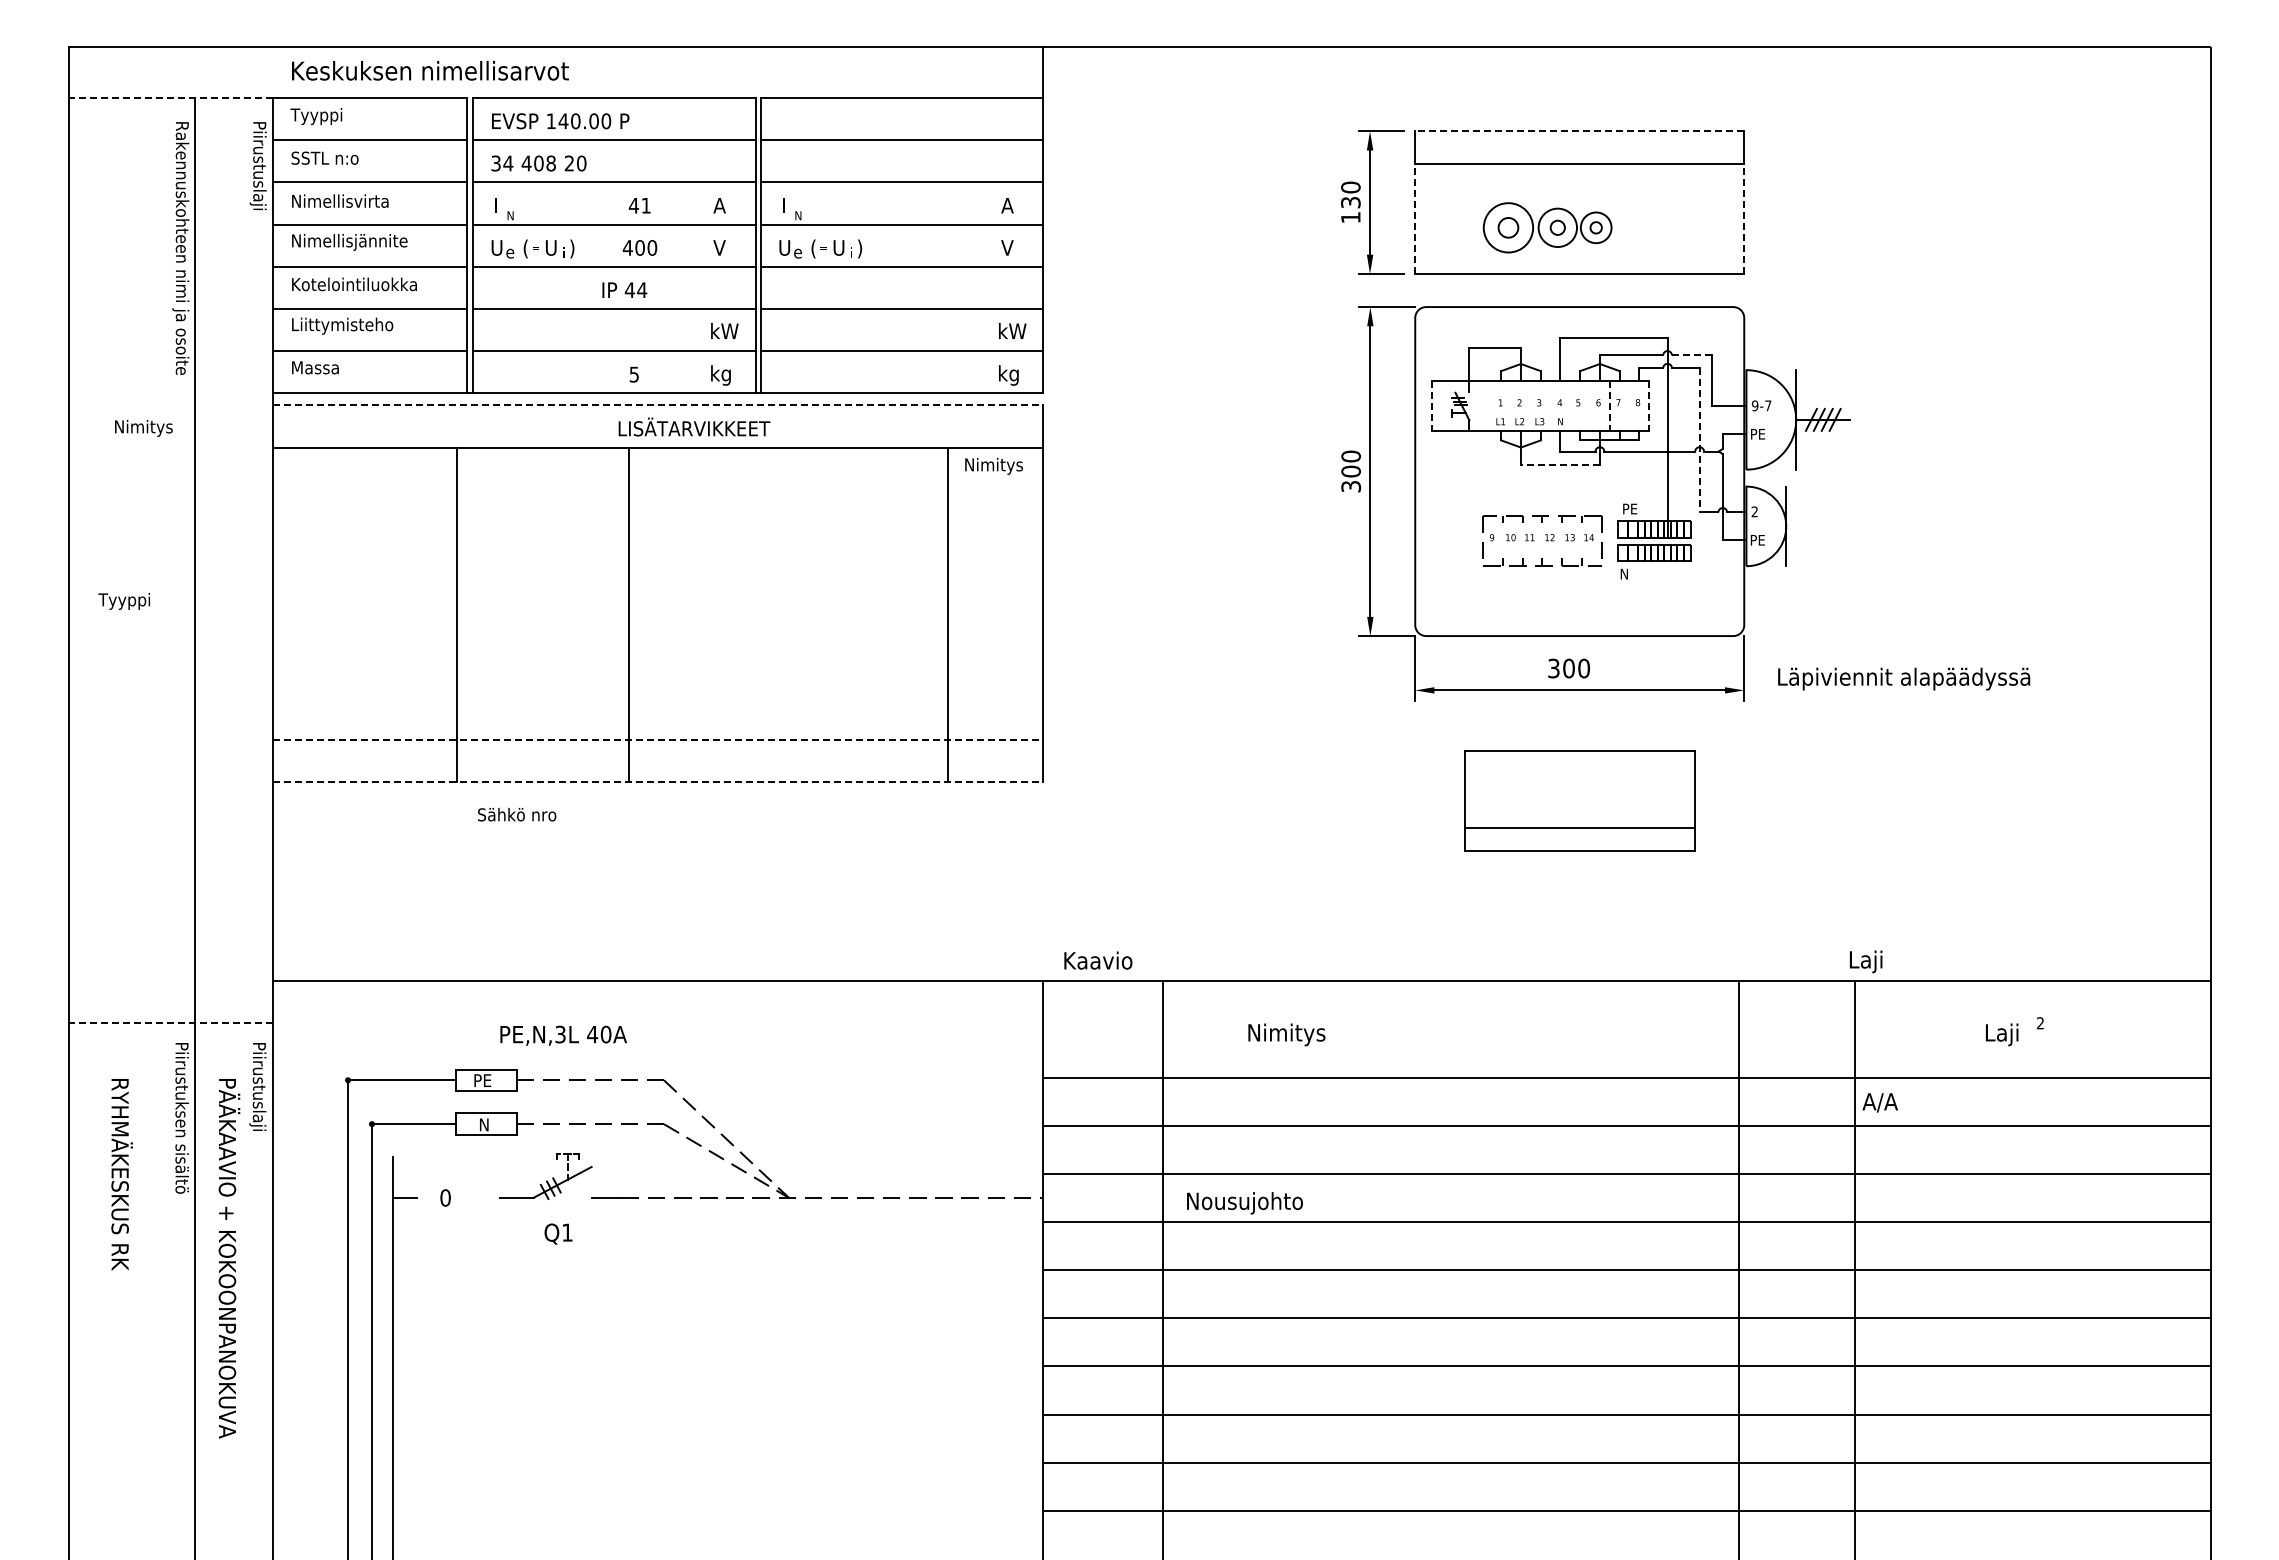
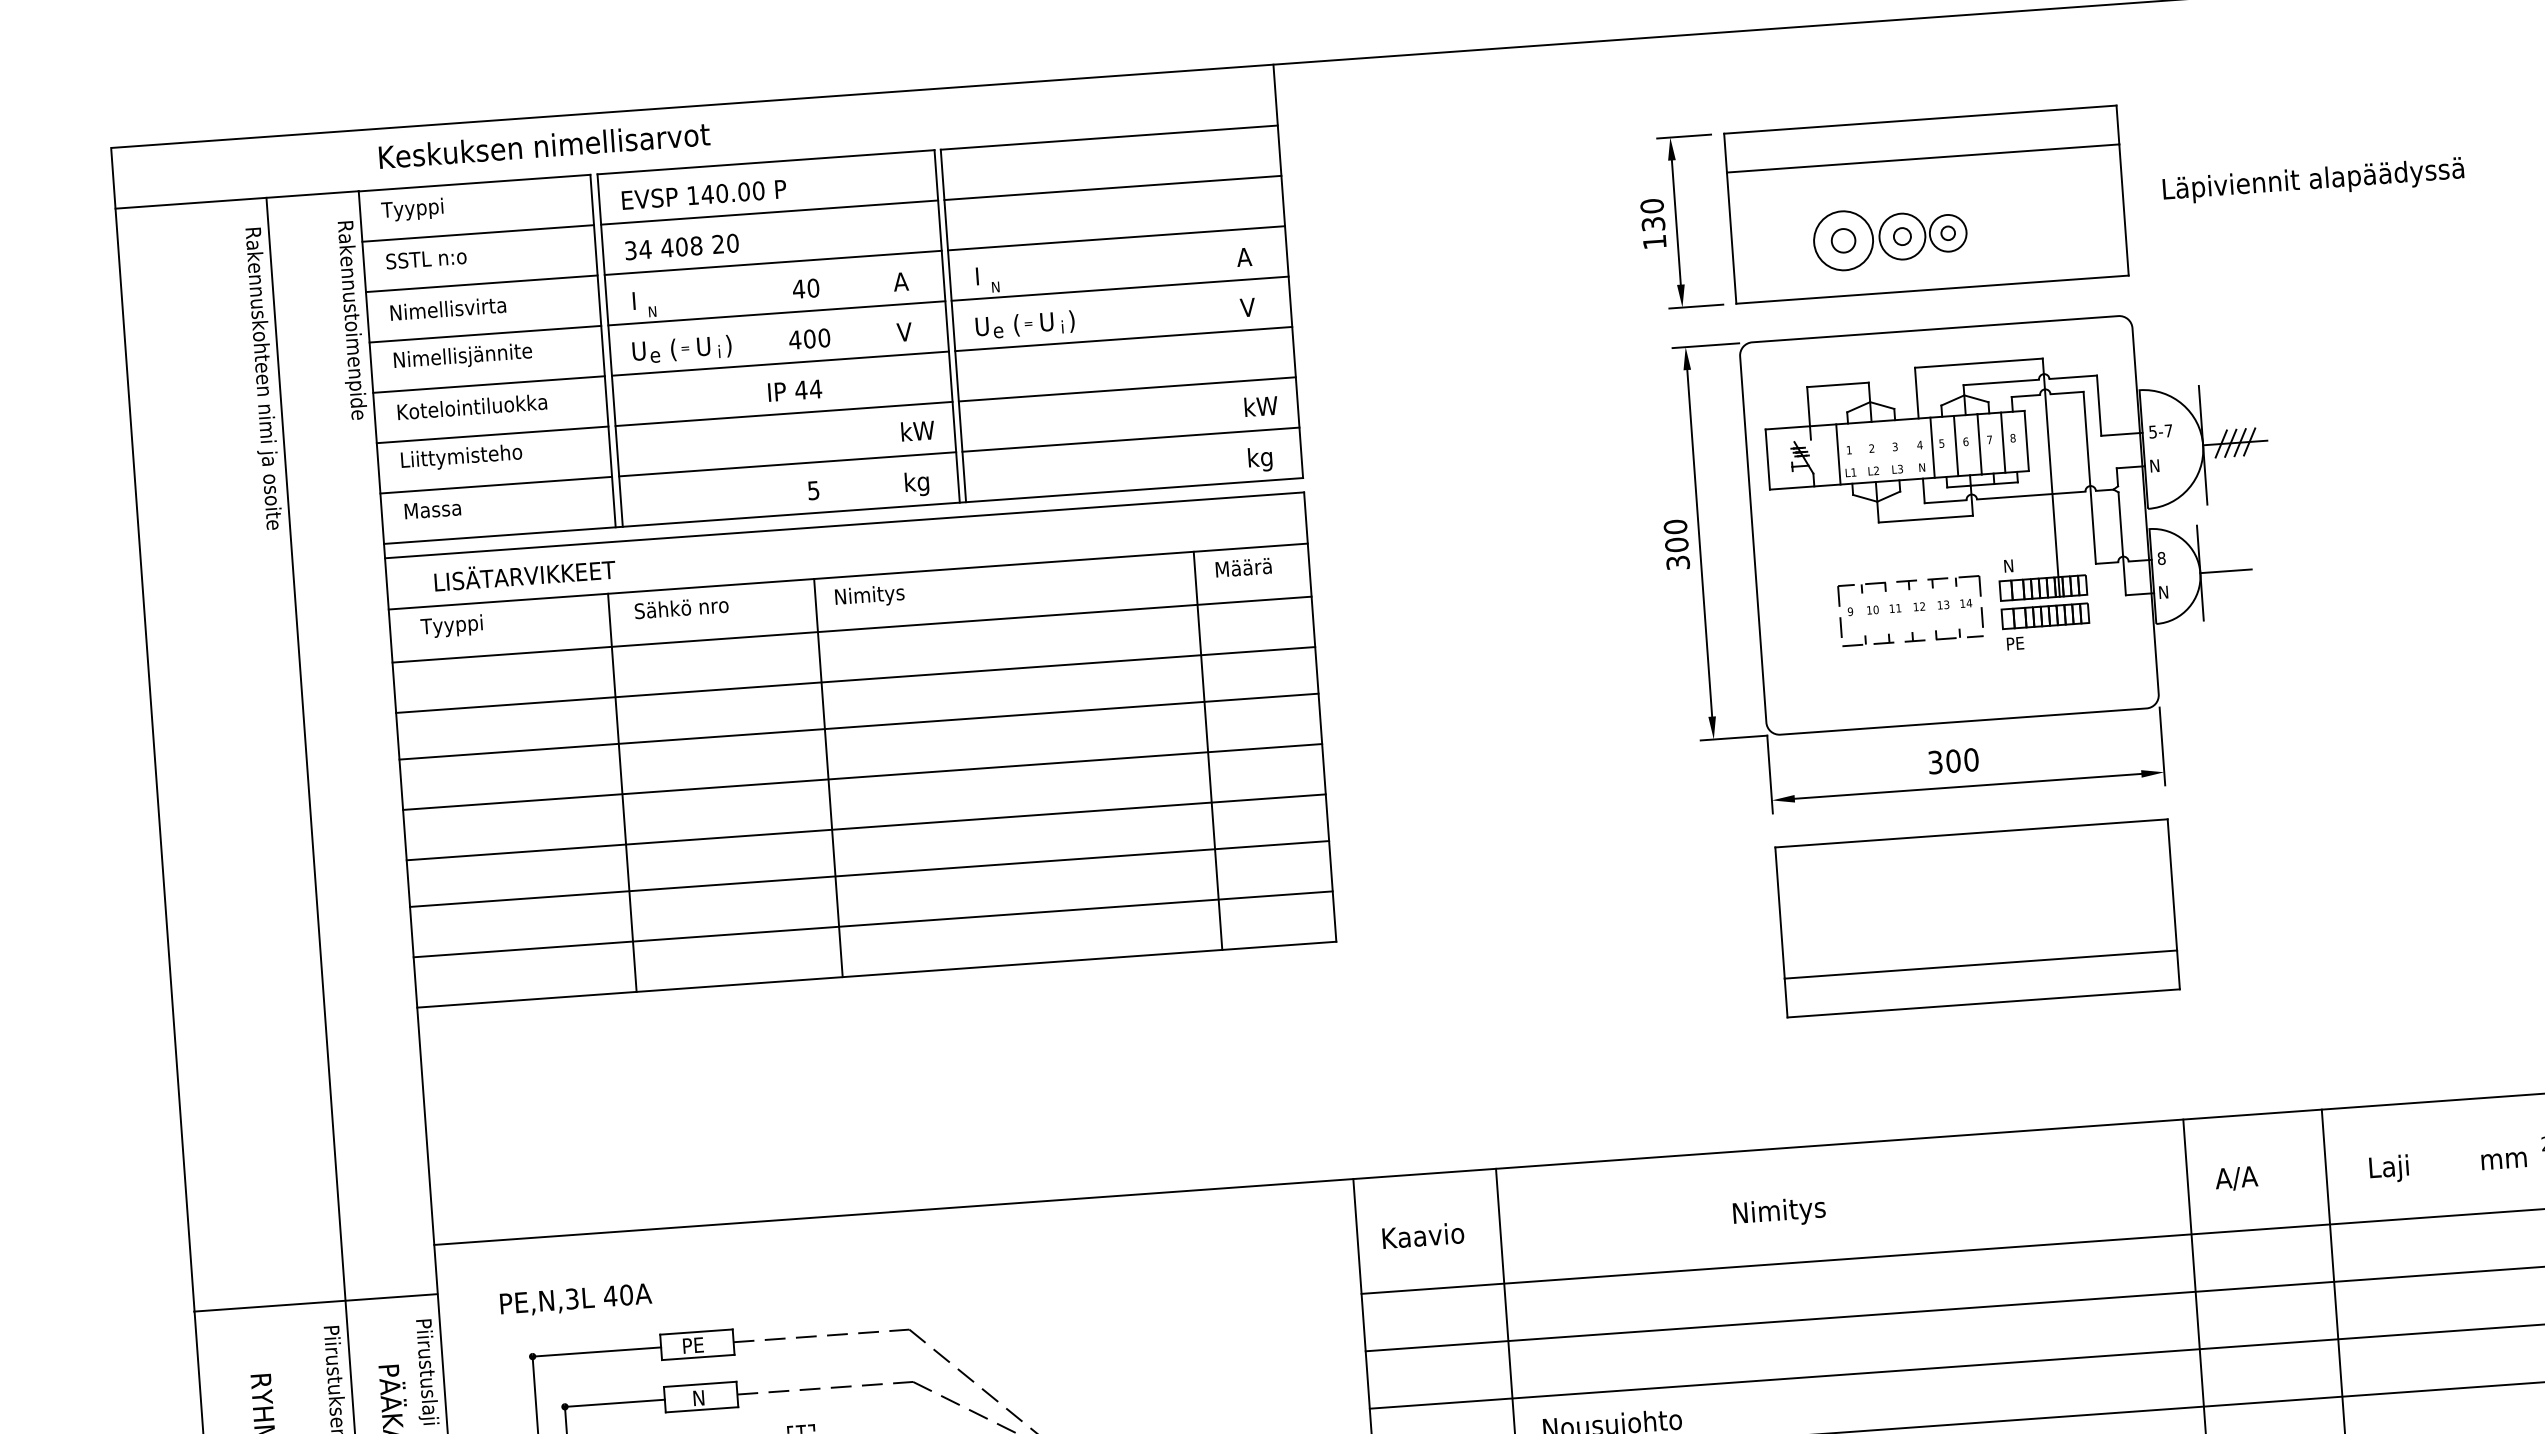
line: (170, 97) -> (236, 199), dashed -> solid
line: (1579, 131) -> (1920, 119), dashed -> solid
text: (646, 205) -> (813, 287), 41 -> 40
text: (257, 206) -> (349, 322), Piirustuslaji -> Rakennustoimenpide
line: (1415, 218) -> (1731, 237), dashed -> solid
line: (1744, 218) -> (2124, 209), dashed -> solid
line: (1691, 355) -> (2072, 377), dashed -> solid
line: (658, 405) -> (845, 525), dashed -> solid
line: (1491, 405) -> (1838, 454), added
line: (1570, 405) -> (1932, 447), added
line: (1590, 405) -> (1956, 445), added
line: (1629, 405) -> (2003, 442), added
text: (1755, 405) -> (2153, 431), 9-7 -> 5-7
line: (1432, 406) -> (1768, 460), dashed -> solid
line: (1609, 406) -> (1979, 445), dashed -> solid
line: (1649, 406) -> (2027, 441), dashed -> solid
text: (694, 426) -> (524, 573), moved
text: (143, 427) -> (869, 595), moved
text: (1758, 434) -> (2159, 465), PE -> N
line: (1699, 440) -> (2089, 478), dashed -> solid
line: (1559, 464) -> (1924, 518), dashed -> solid
text: (994, 465) -> (1250, 568), Nimitys -> Määrä
line: (657, 492) -> (851, 629), added
text: (1630, 508) -> (2013, 565), PE -> N
text: (1754, 511) -> (2161, 558), 2 -> 8
line: (1807, 526) -> (2225, 571), added
line: (657, 535) -> (855, 680), added
text: (1758, 540) -> (2168, 592), PE -> N
text: (1628, 573) -> (2016, 642), N -> PE
line: (657, 574) -> (858, 726), added
text: (123, 600) -> (450, 625), moved
line: (657, 616) -> (862, 777), added
line: (657, 658) -> (865, 827), added
text: (1904, 678) -> (2313, 180), moved
line: (657, 697) -> (868, 873), added
line: (658, 740) -> (873, 924), dashed -> solid
line: (658, 782) -> (877, 974), dashed -> solid
part: (1579, 800) -> (1977, 917), size x1.43
text: (517, 814) -> (682, 607), moved
text: (1098, 960) -> (1423, 1235), moved
text: (1866, 961) -> (2389, 1168), moved
line: (170, 1022) -> (315, 1302), dashed -> solid
text: (1286, 1034) -> (1779, 1212), moved
text: (2004, 1034) -> (2504, 1160), Laji -> mm
text: (563, 1035) -> (575, 1299), moved
text: (1879, 1102) -> (2235, 1178), moved

